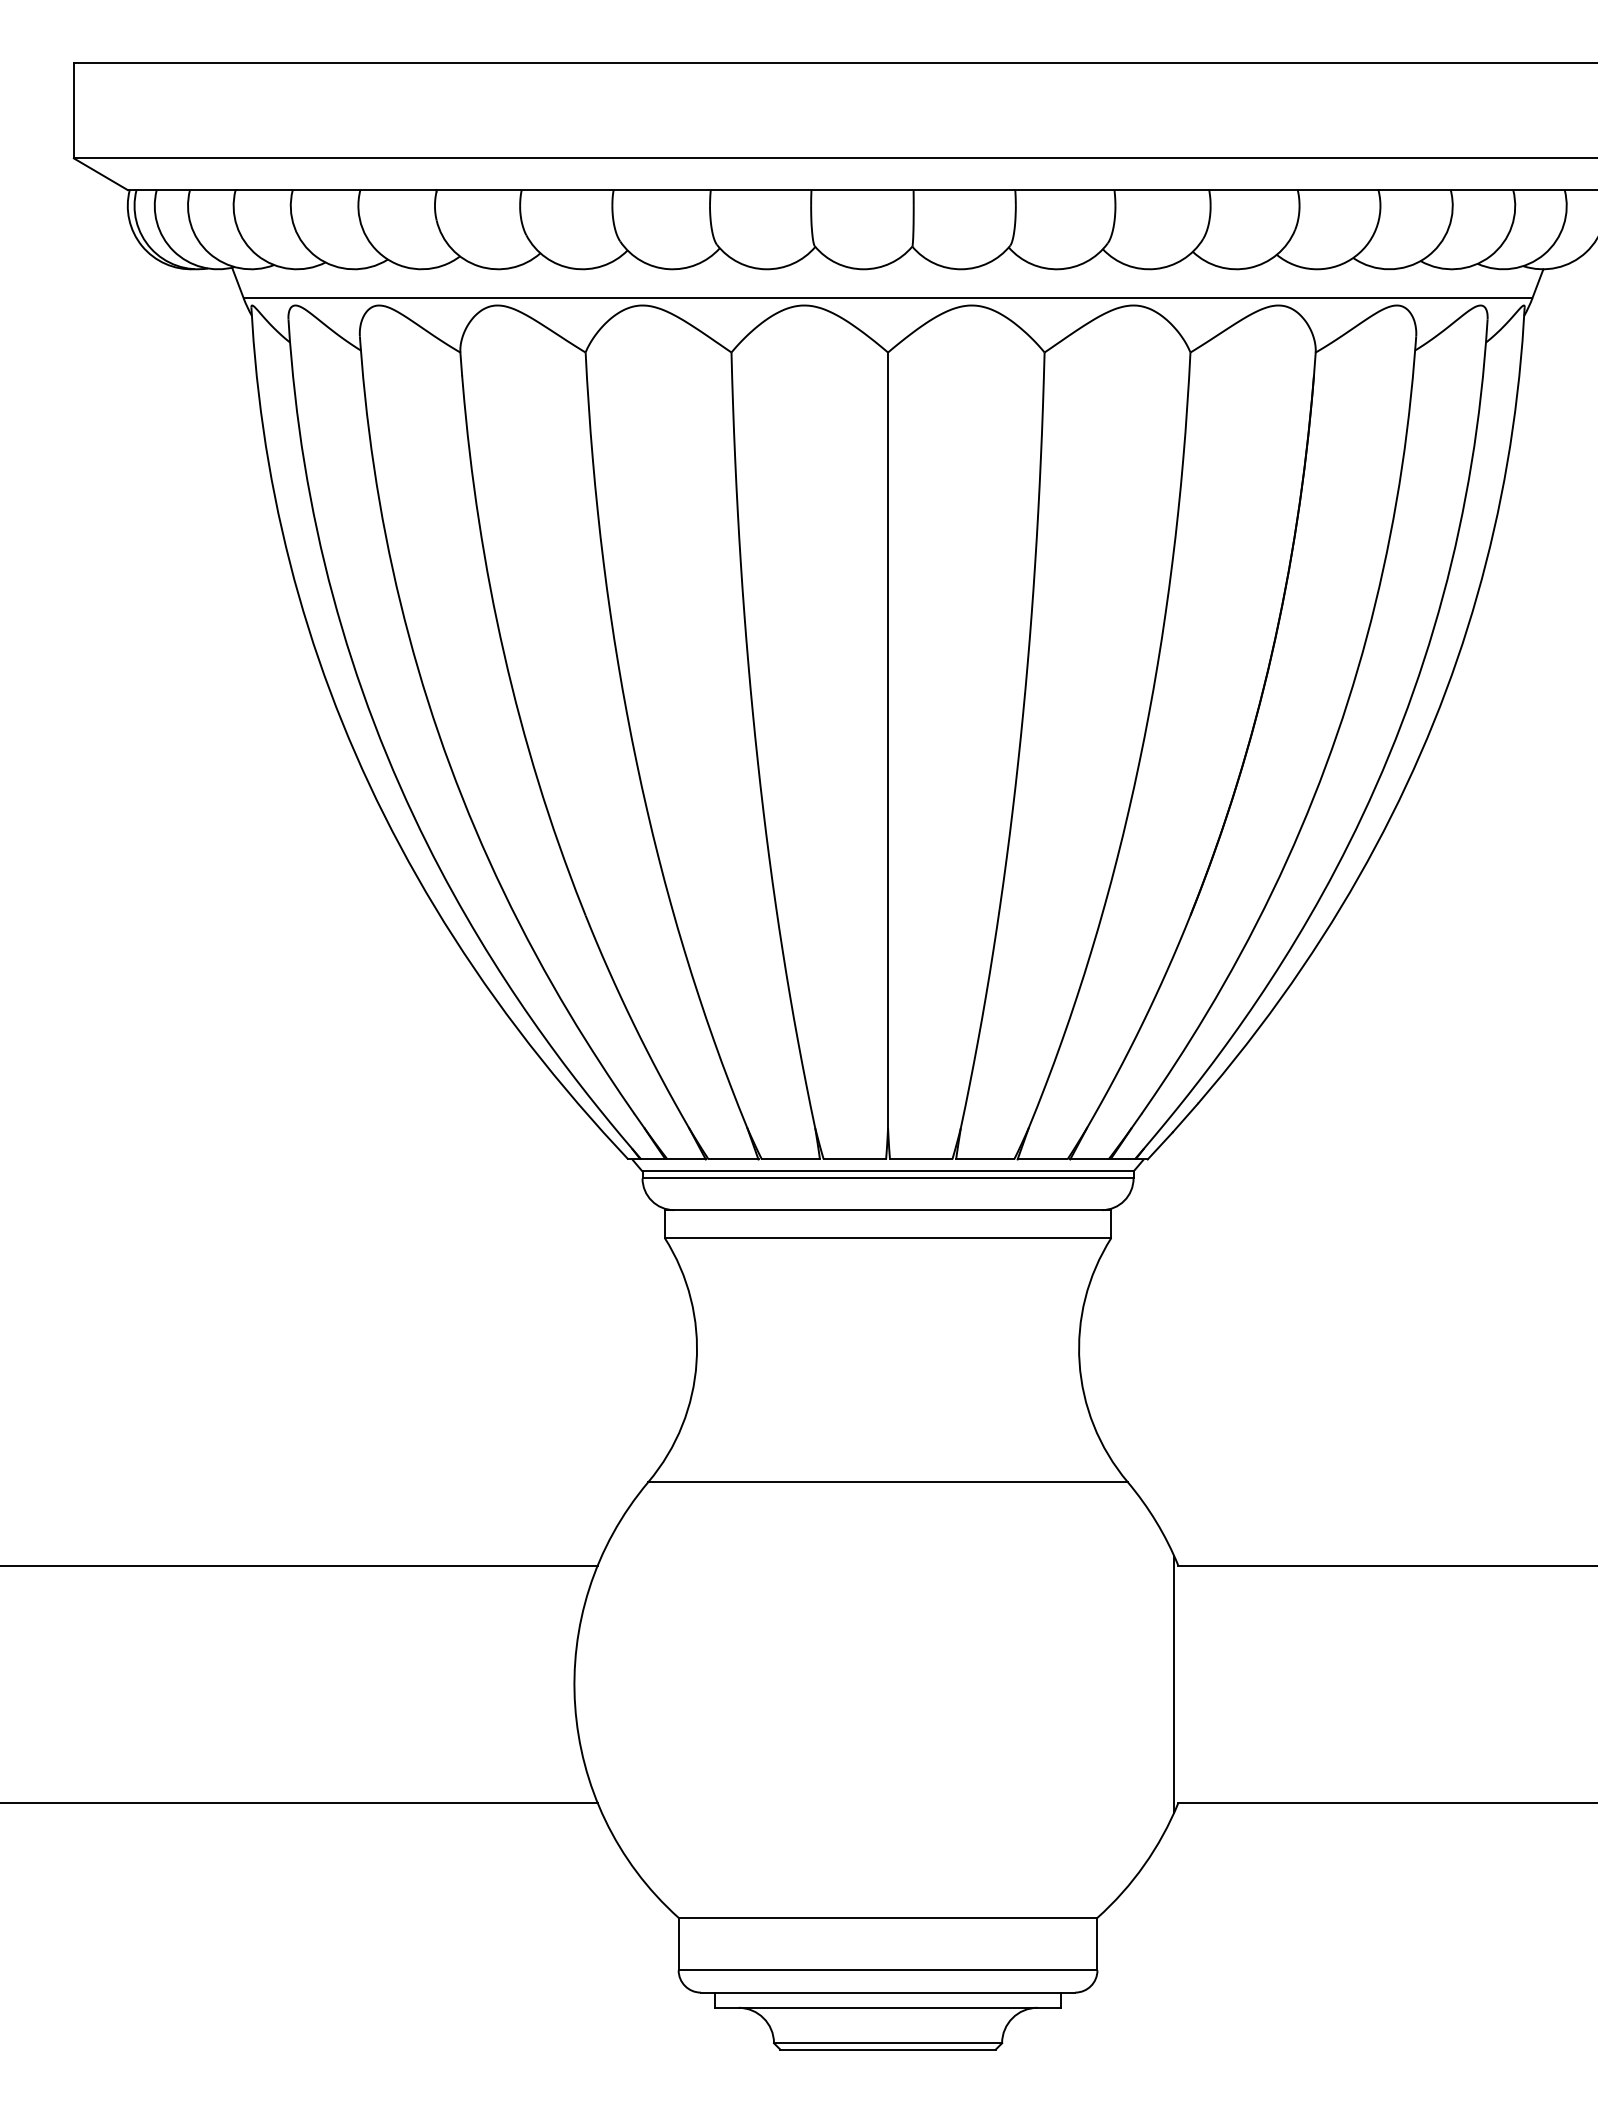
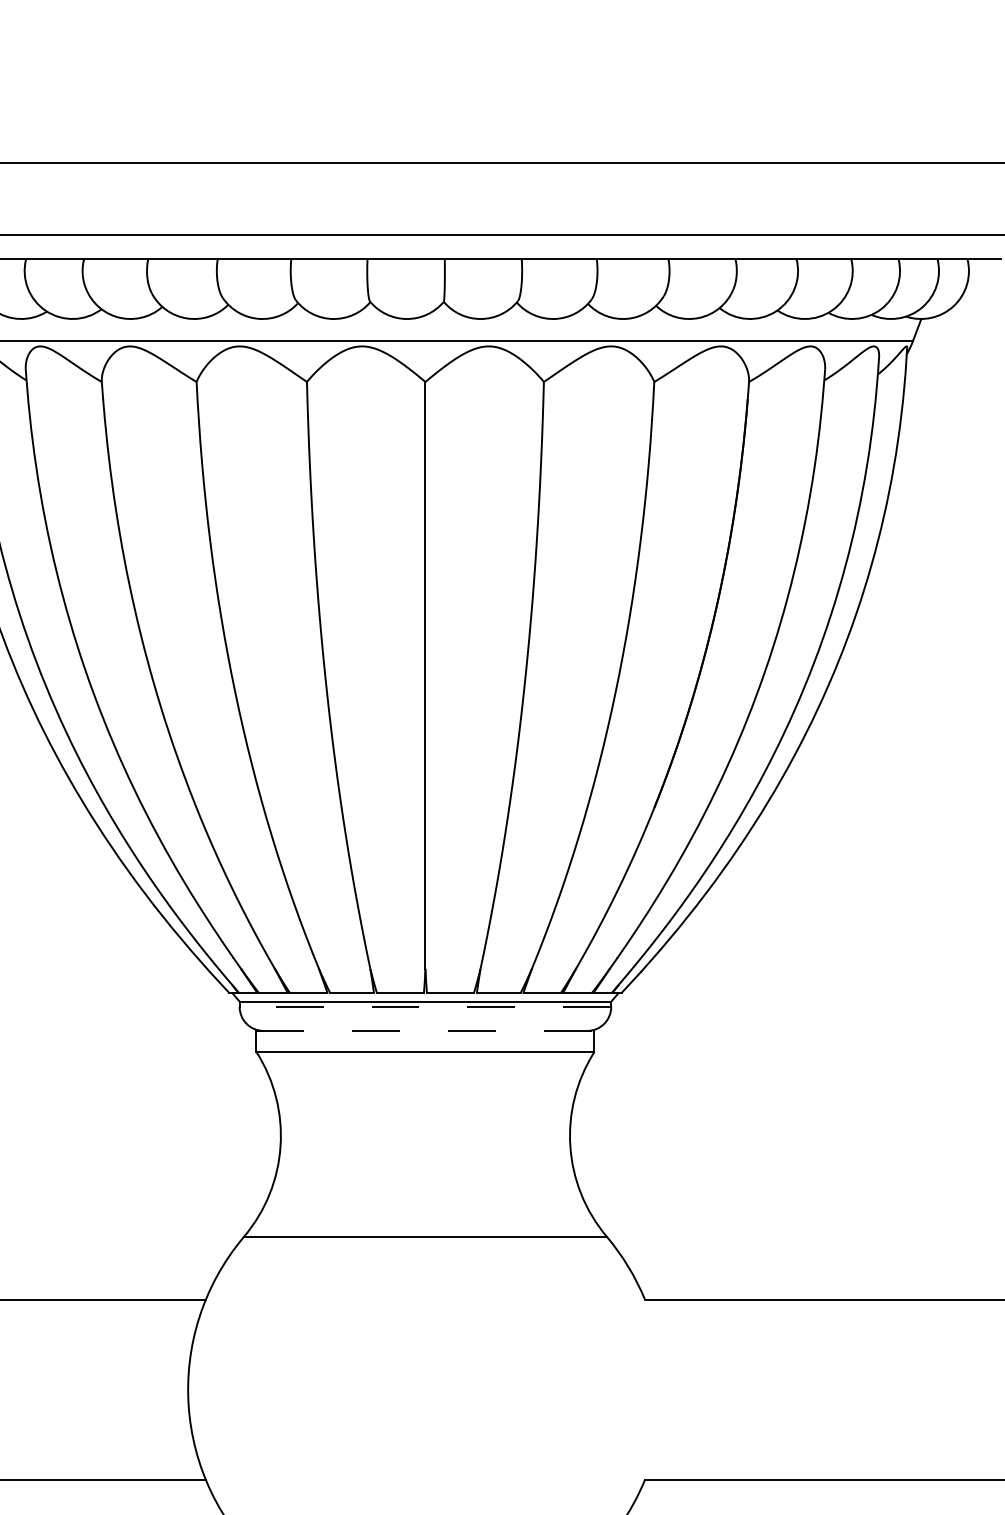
line: (888, 1178) -> (425, 1007), solid -> dashed
line: (888, 1210) -> (425, 1031), solid -> dashed
line: (1174, 1683) -> (642, 1389), removed

